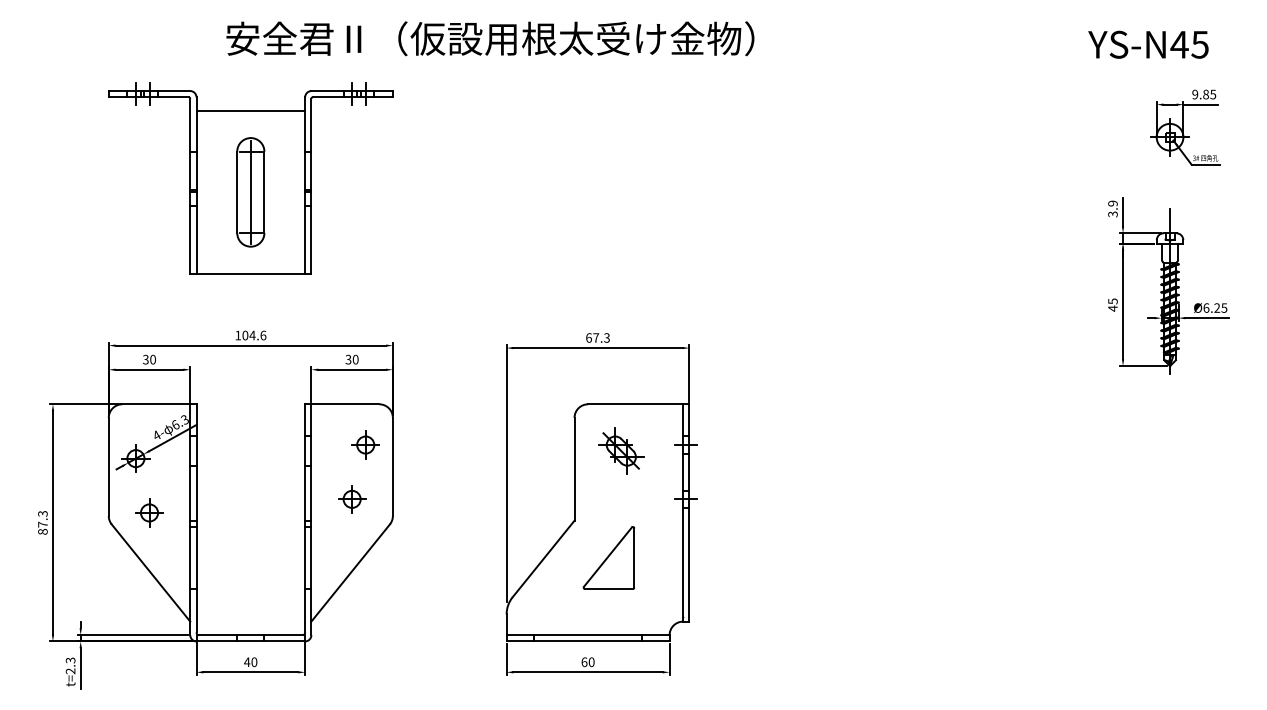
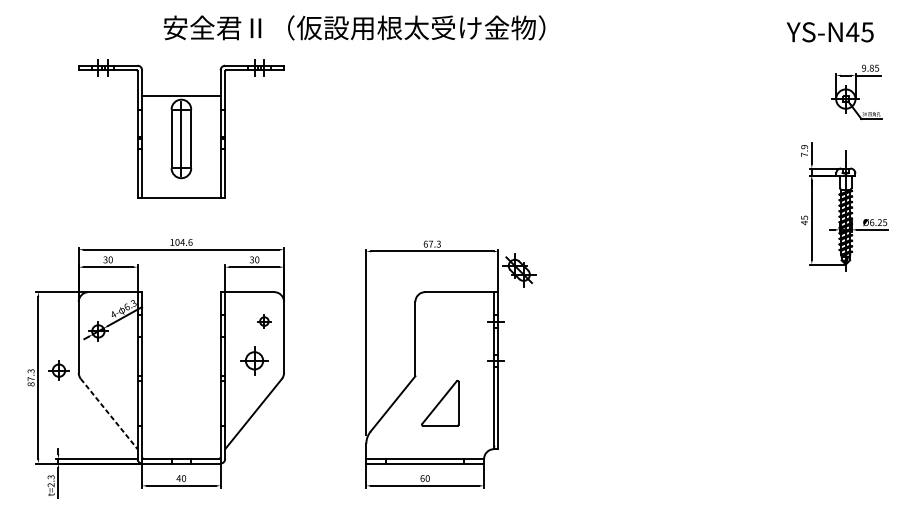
line: (250, 110) -> (181, 95), moved
text: (1112, 214) -> (804, 154), 3.9 -> 7.9
part: (365, 444) -> (264, 321), size x0.7
part: (621, 450) -> (519, 269), moved
part: (352, 499) -> (254, 360), size x1.4
part: (149, 512) -> (59, 370), moved
line: (150, 572) -> (108, 413), solid -> dashed

